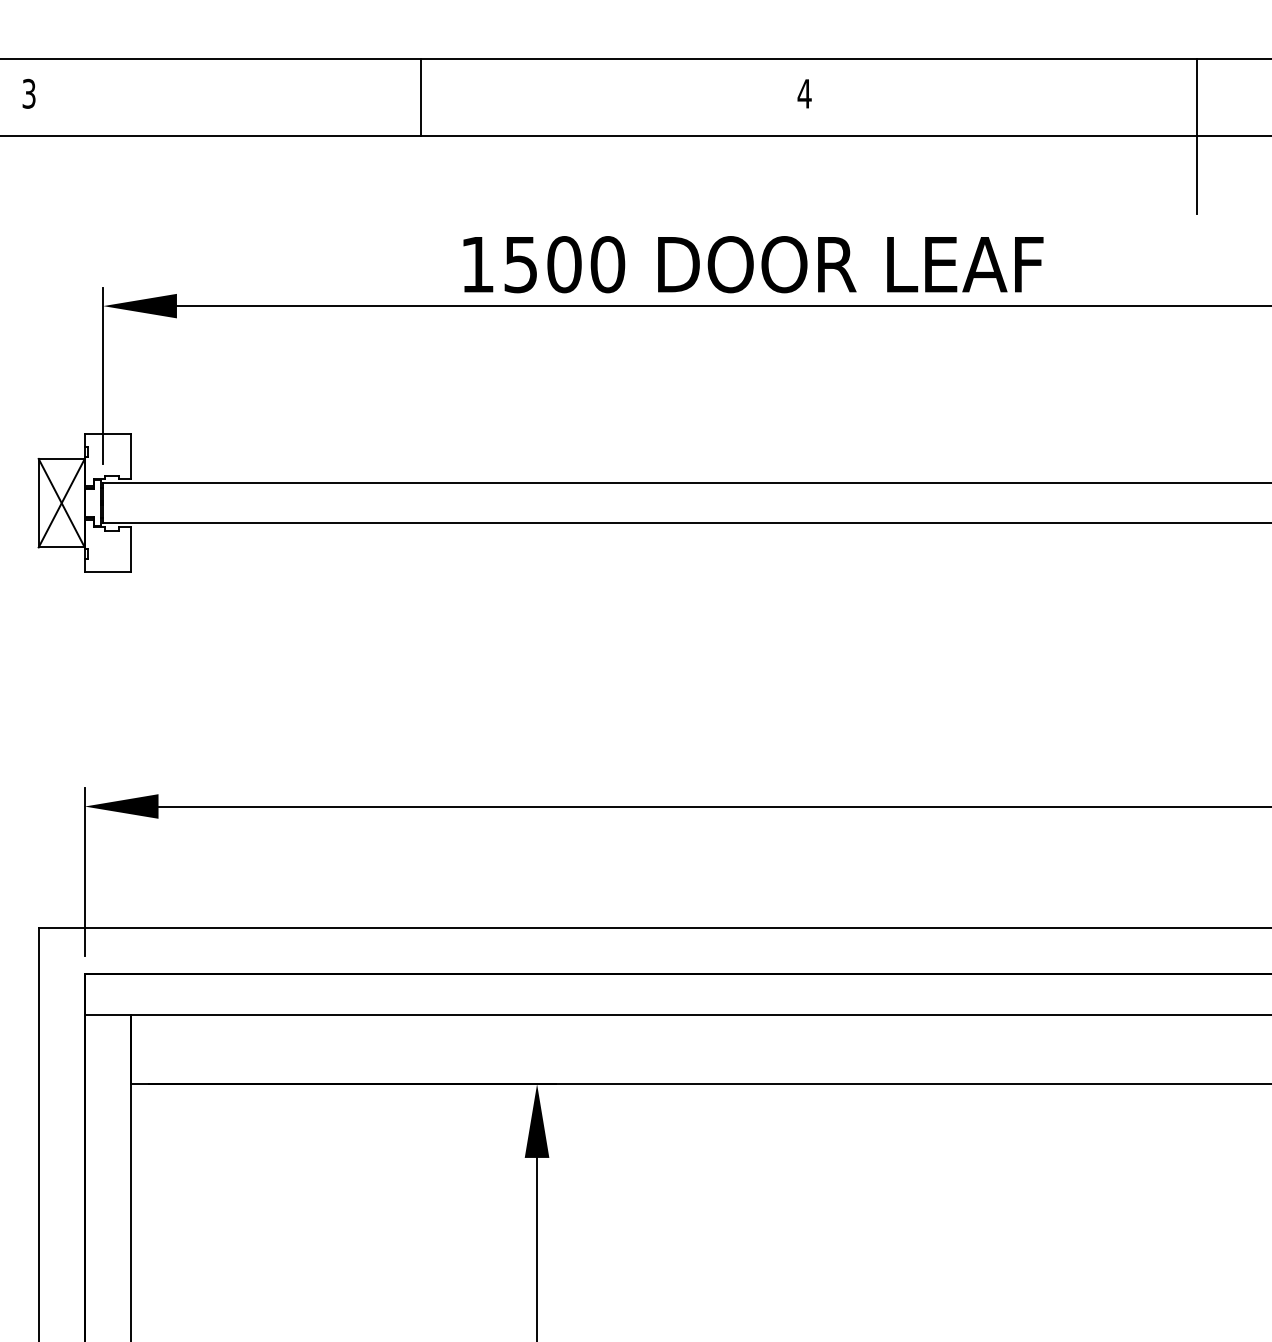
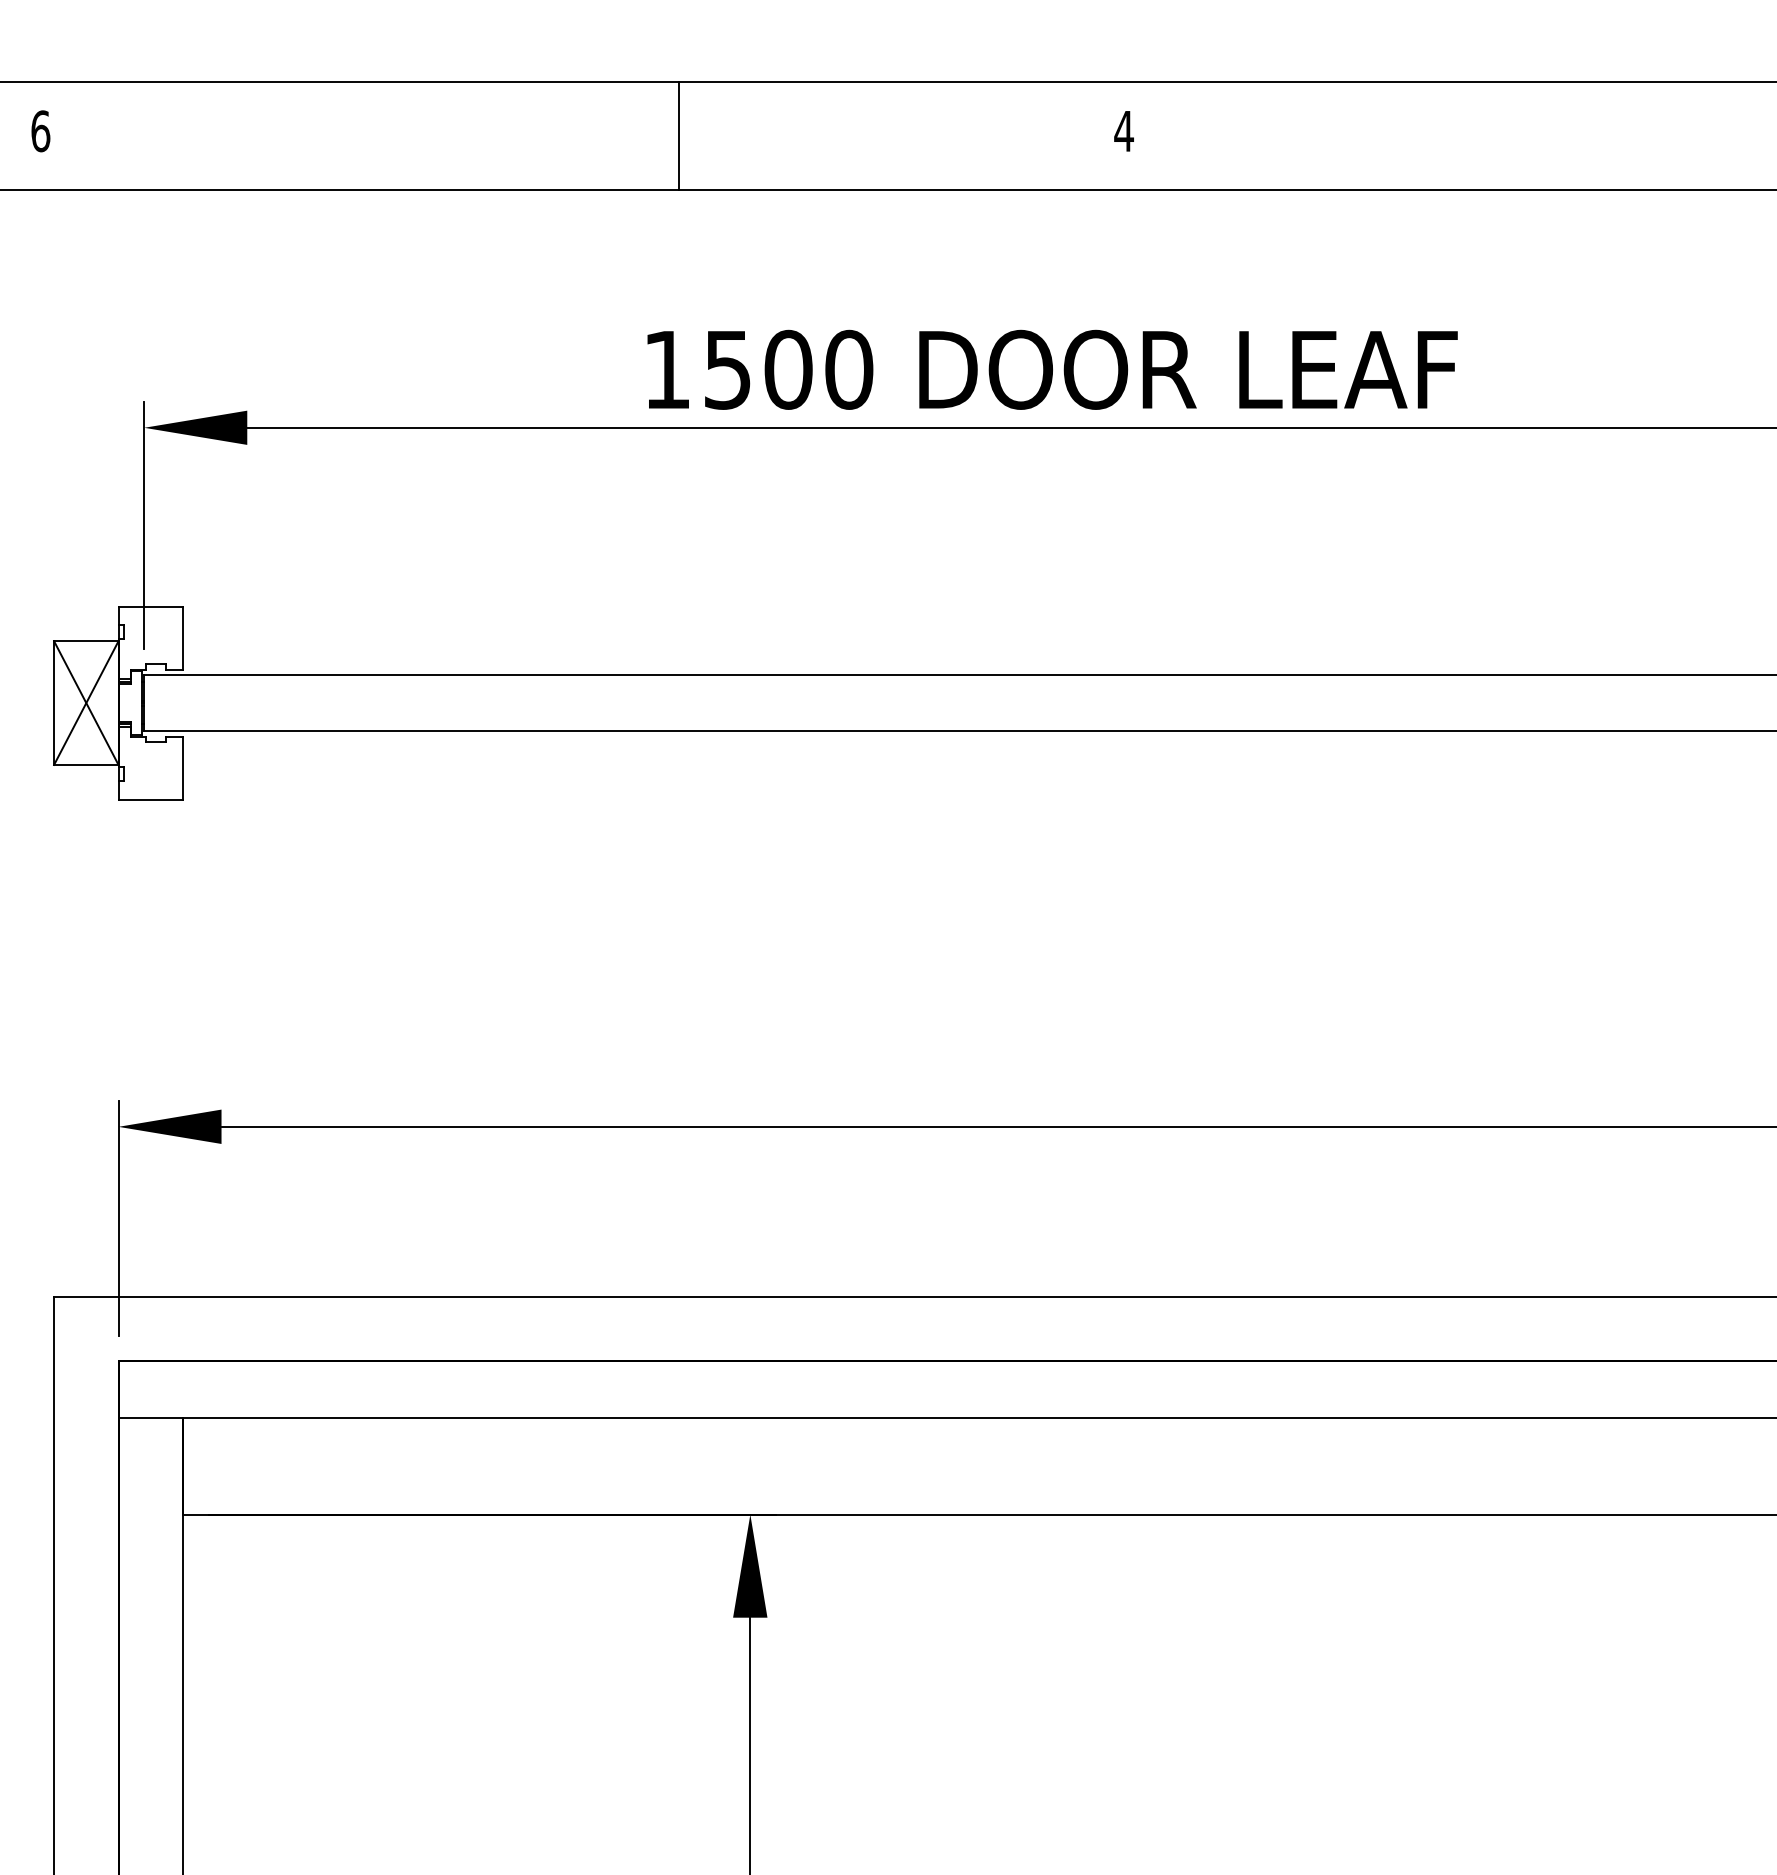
text: (28, 93) -> (39, 130), 3 -> 6
line: (421, 97) -> (679, 136), moved
line: (1196, 135) -> (1671, 189), removed

